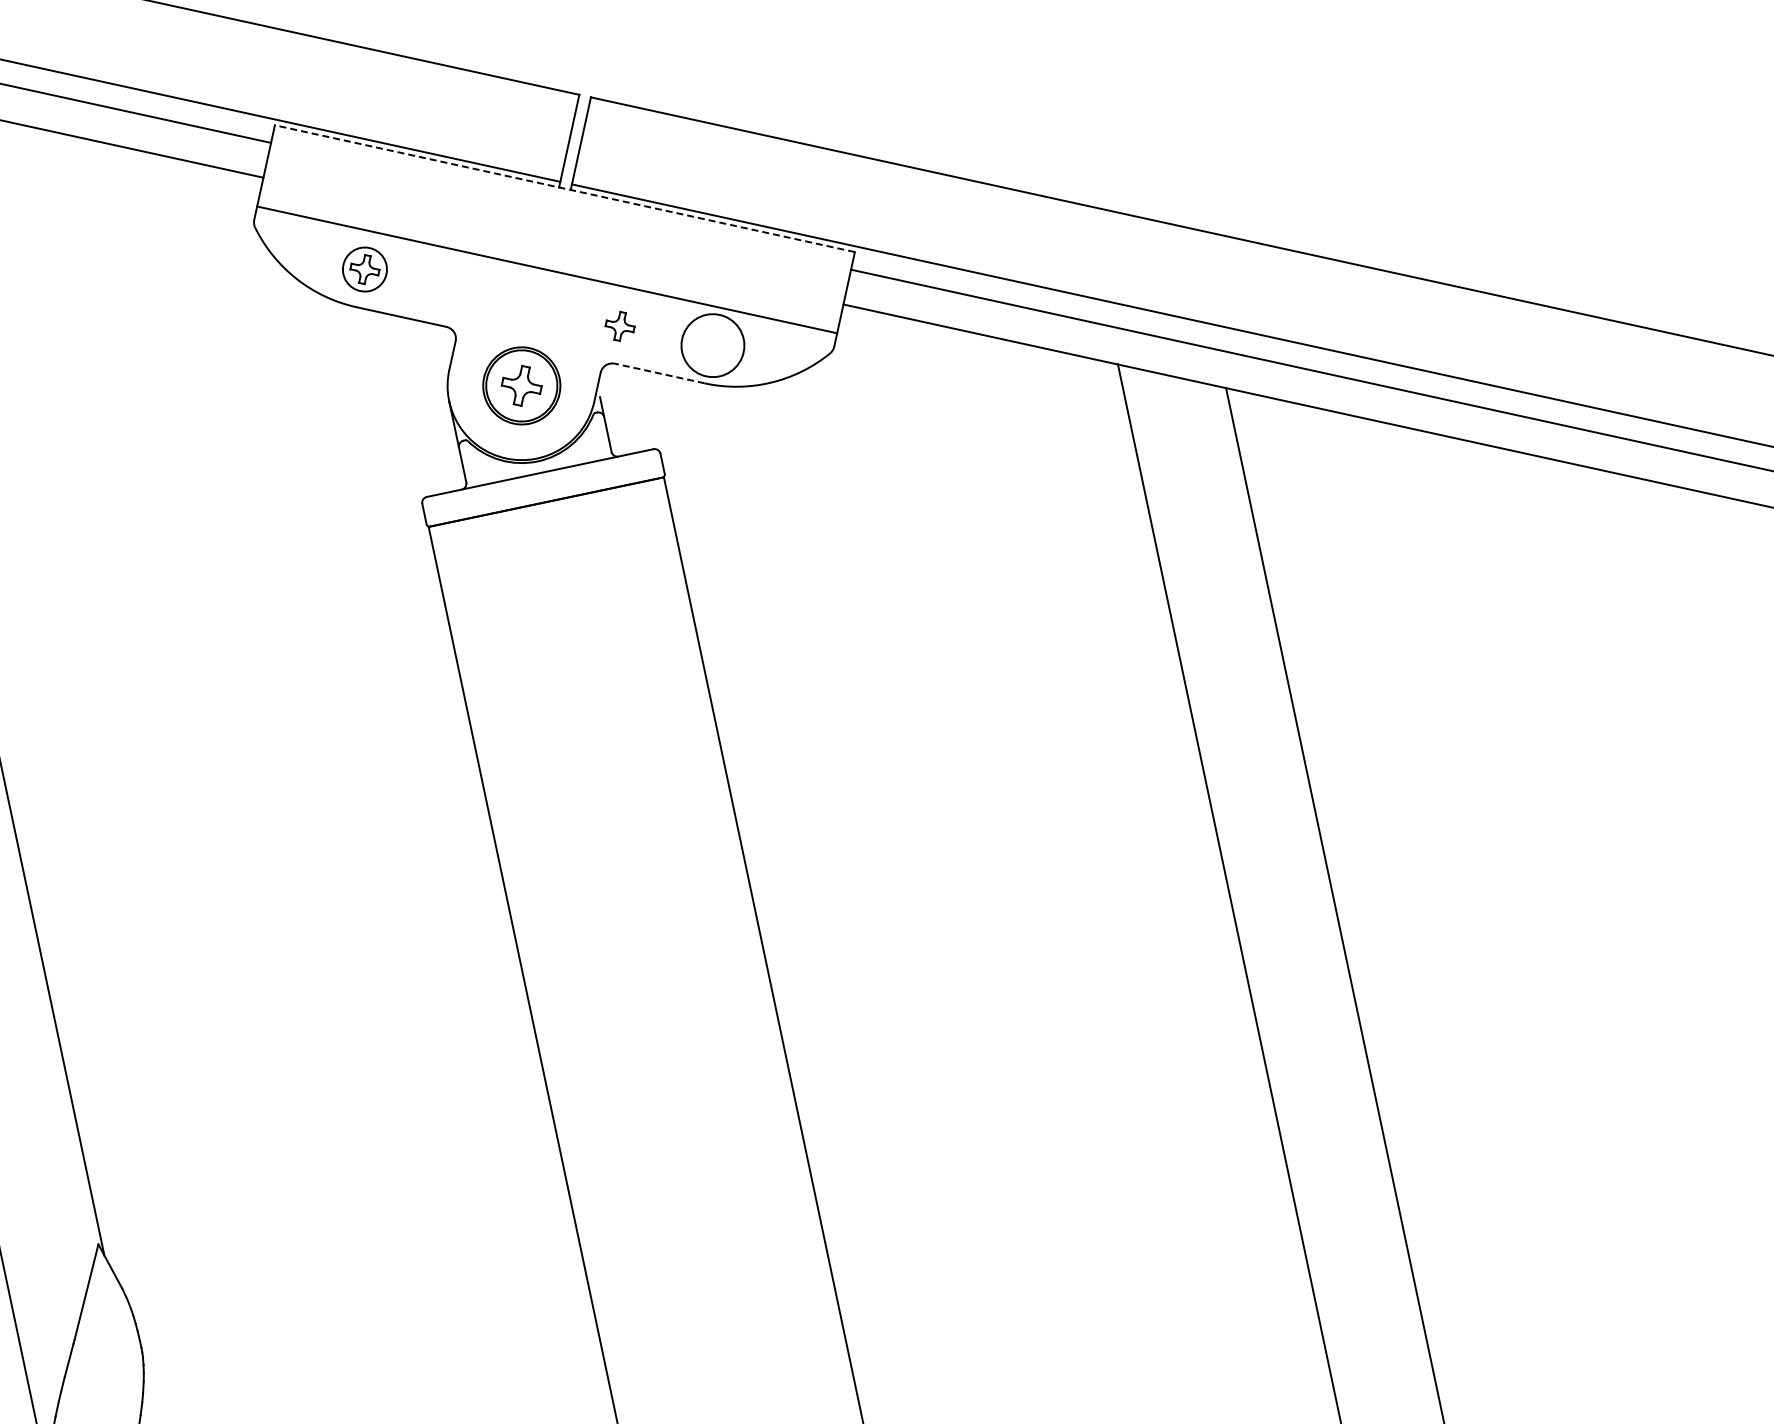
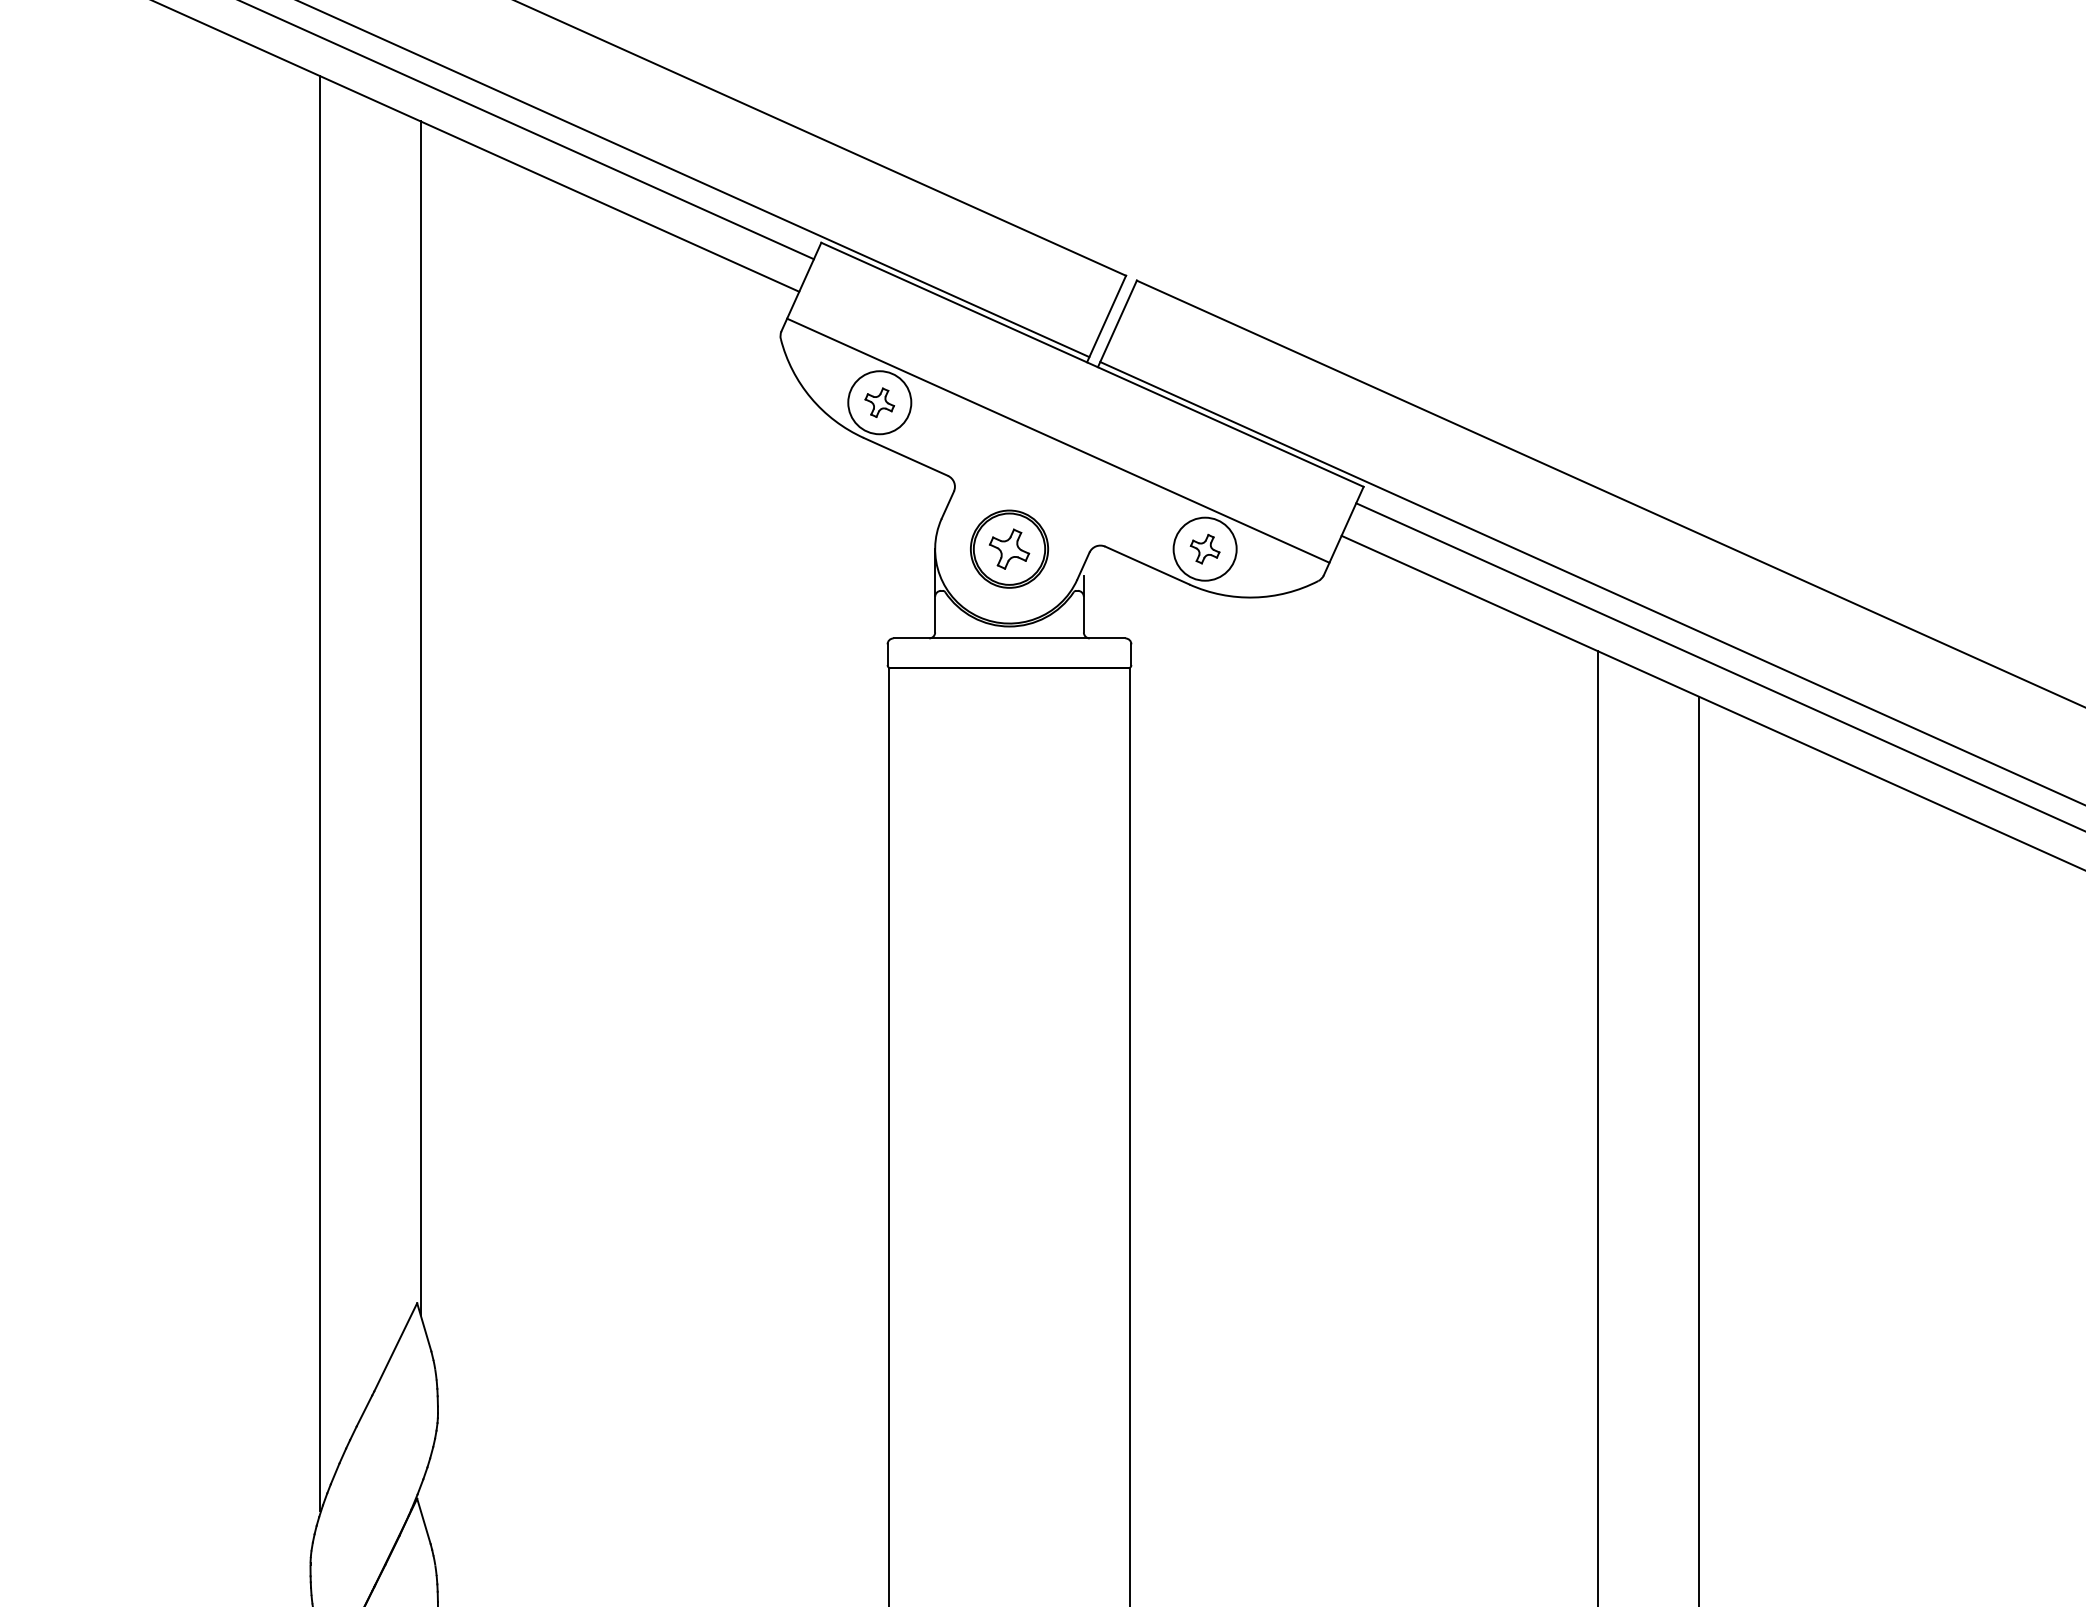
line: (564, 188) -> (1092, 364), dashed -> solid
circle: (364, 269) -> (879, 402), size x1.43
part: (619, 325) -> (1204, 548), moved
line: (658, 373) -> (1146, 565), dashed -> solid

